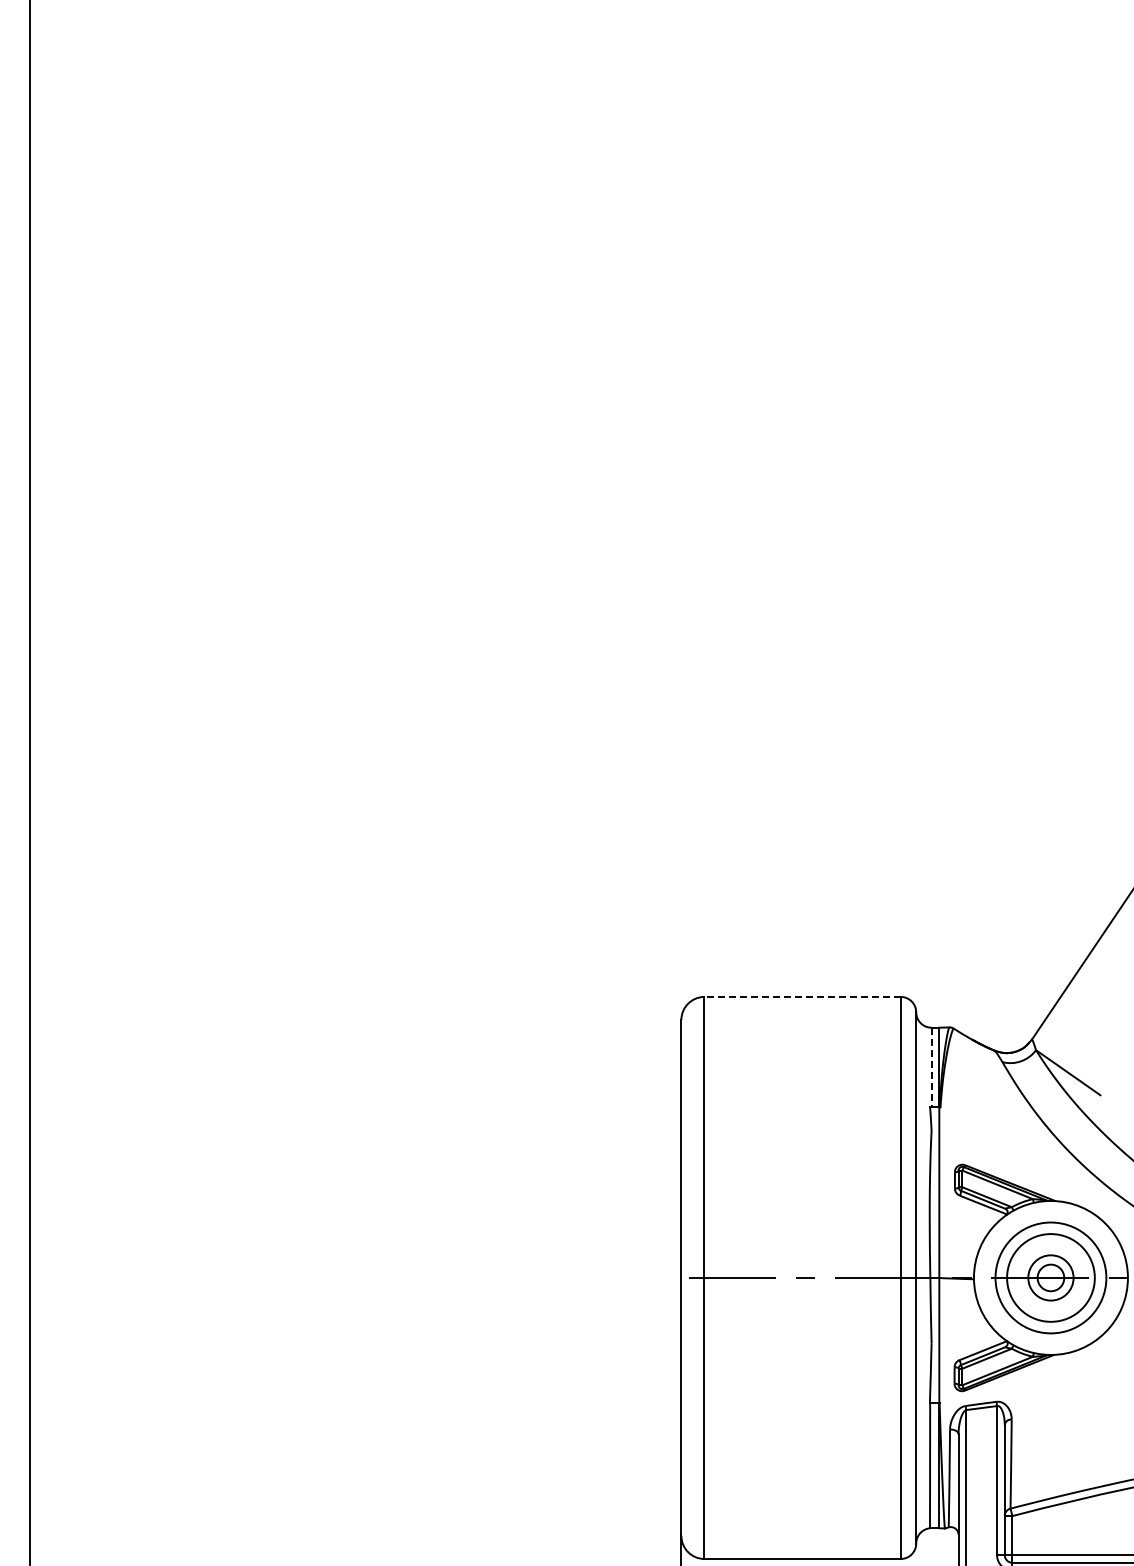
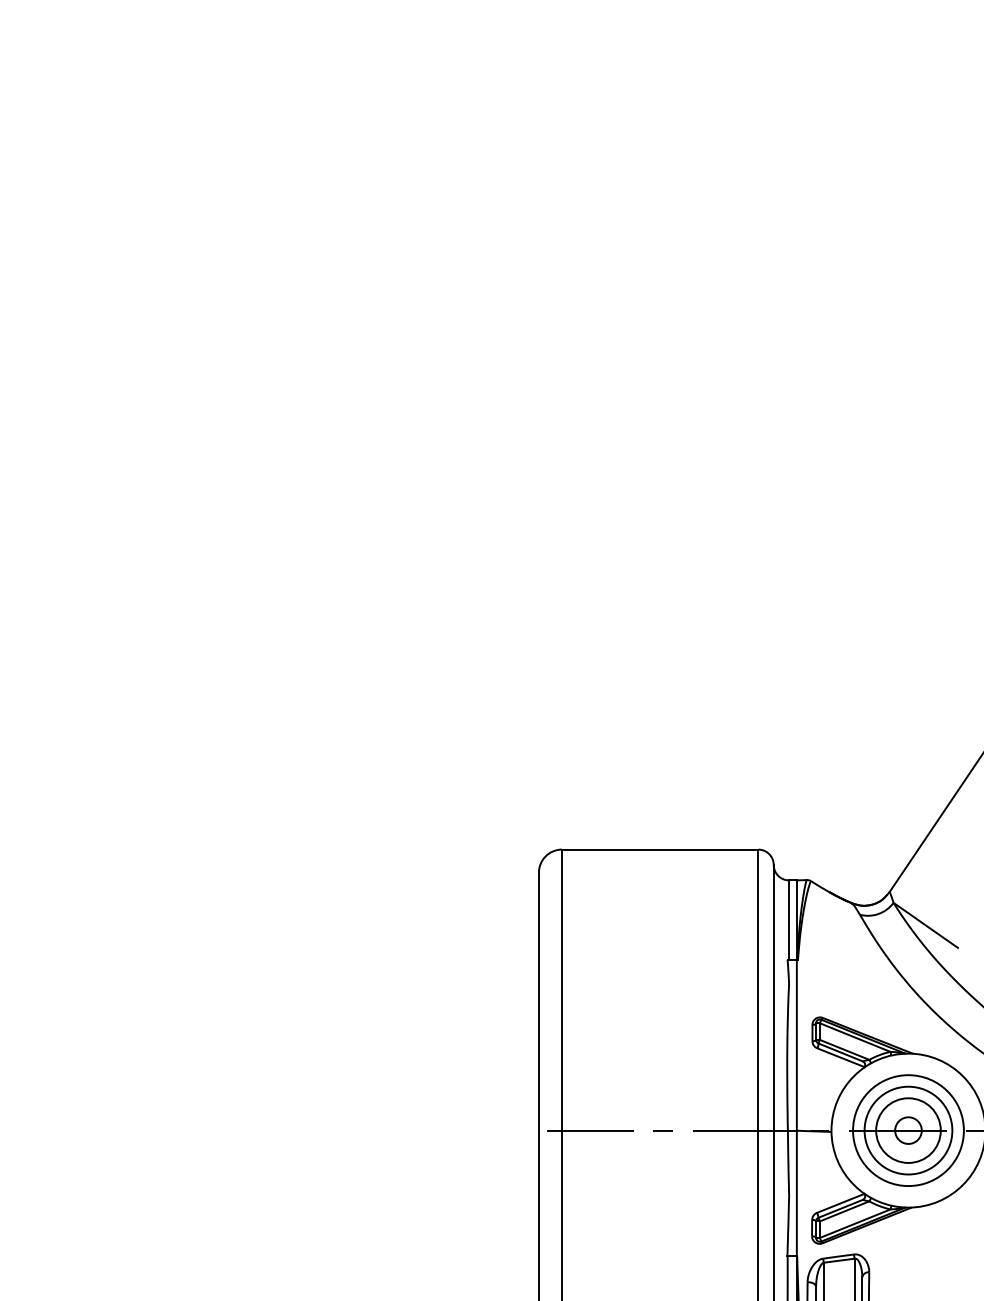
line: (802, 996) -> (660, 849), dashed -> solid
line: (931, 1067) -> (789, 920), dashed -> solid
circle: (1050, 1277) -> (908, 1130), size x1.43

